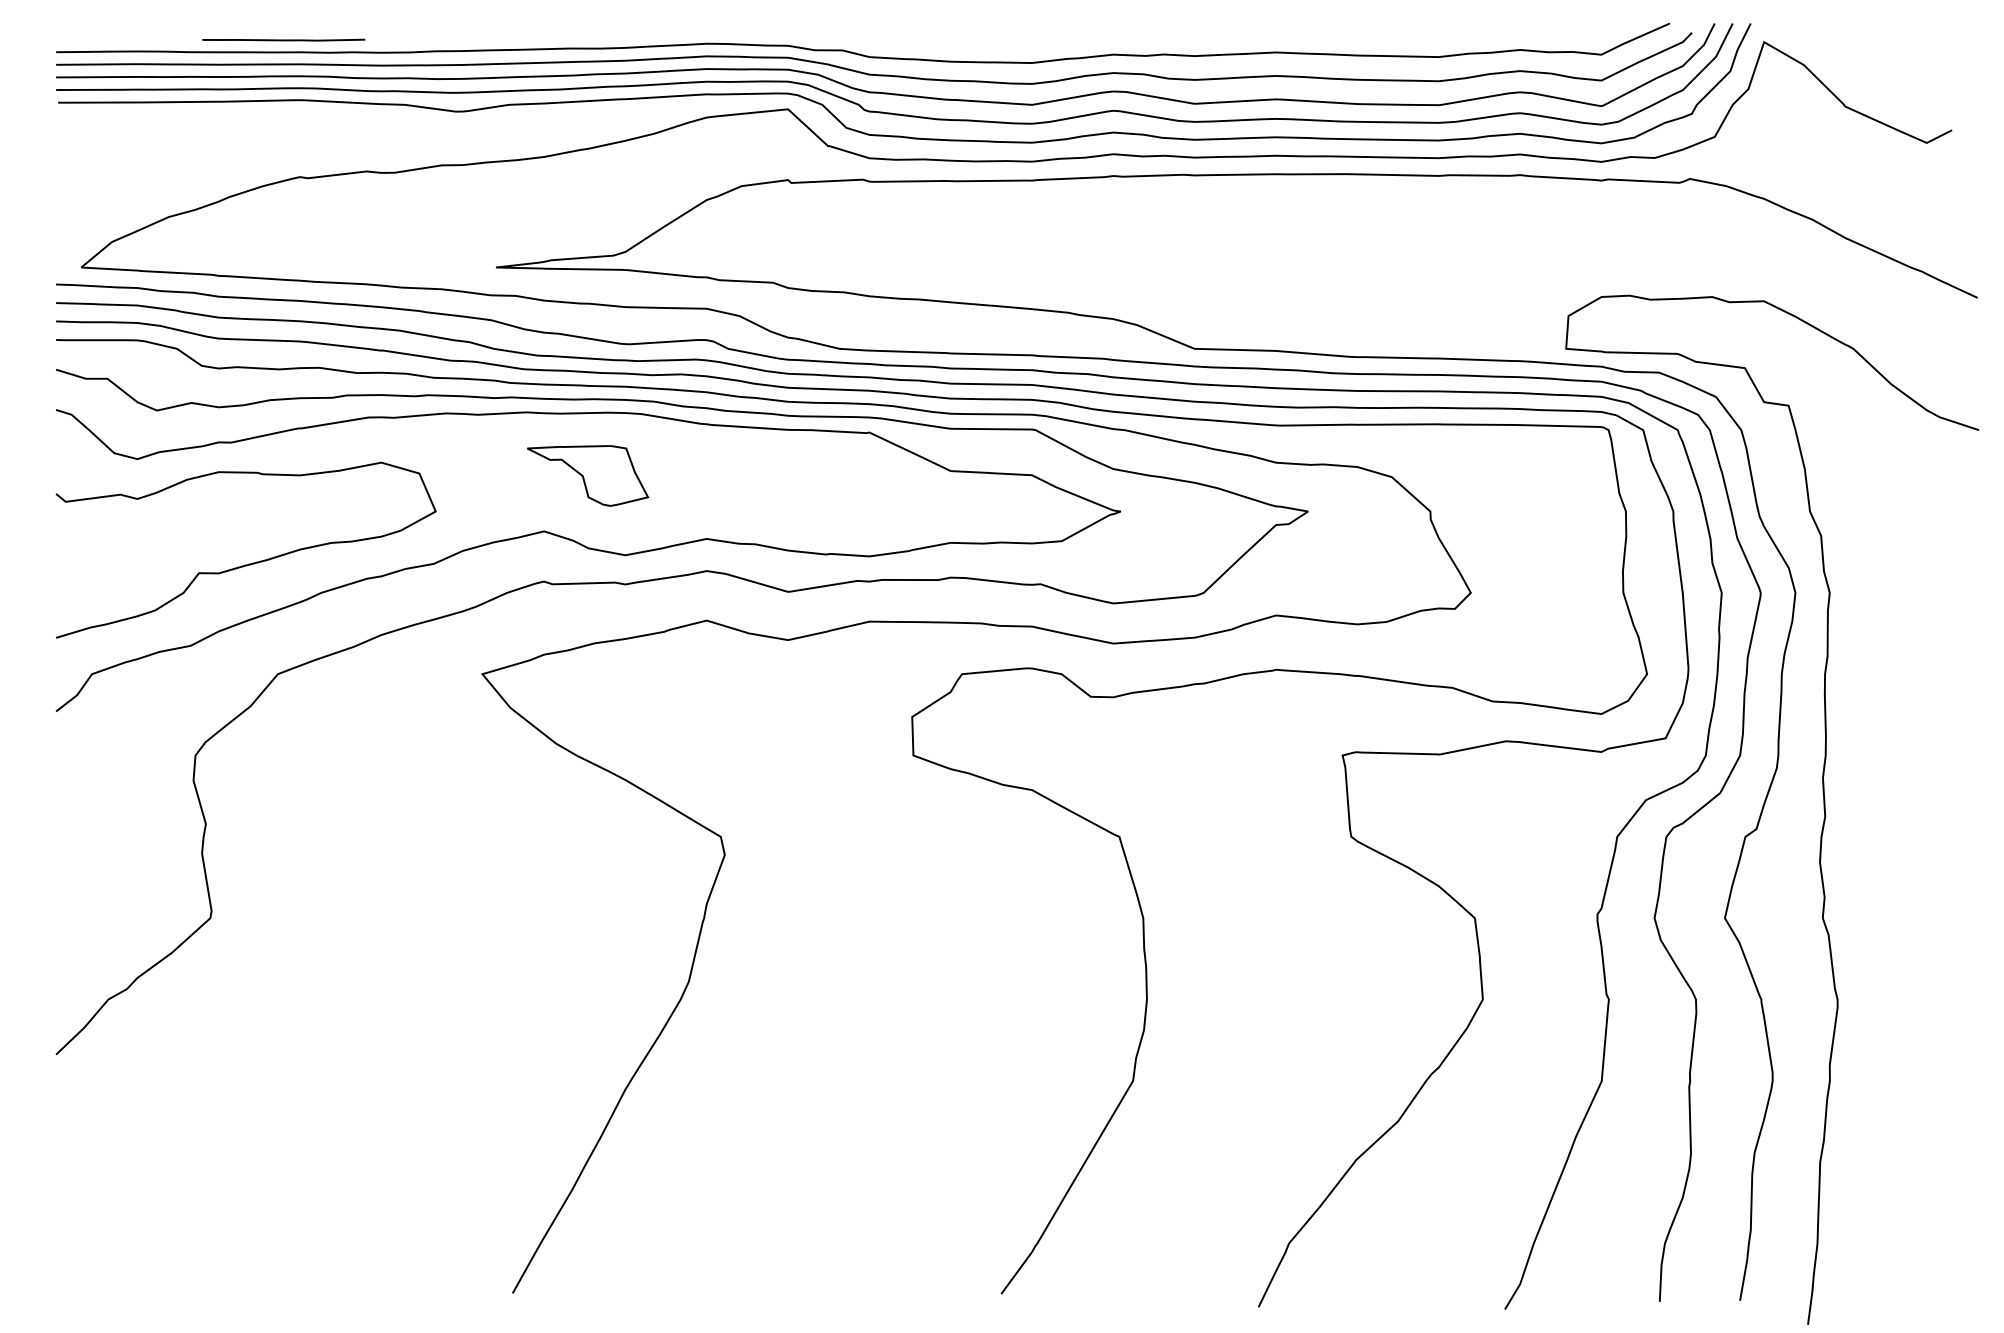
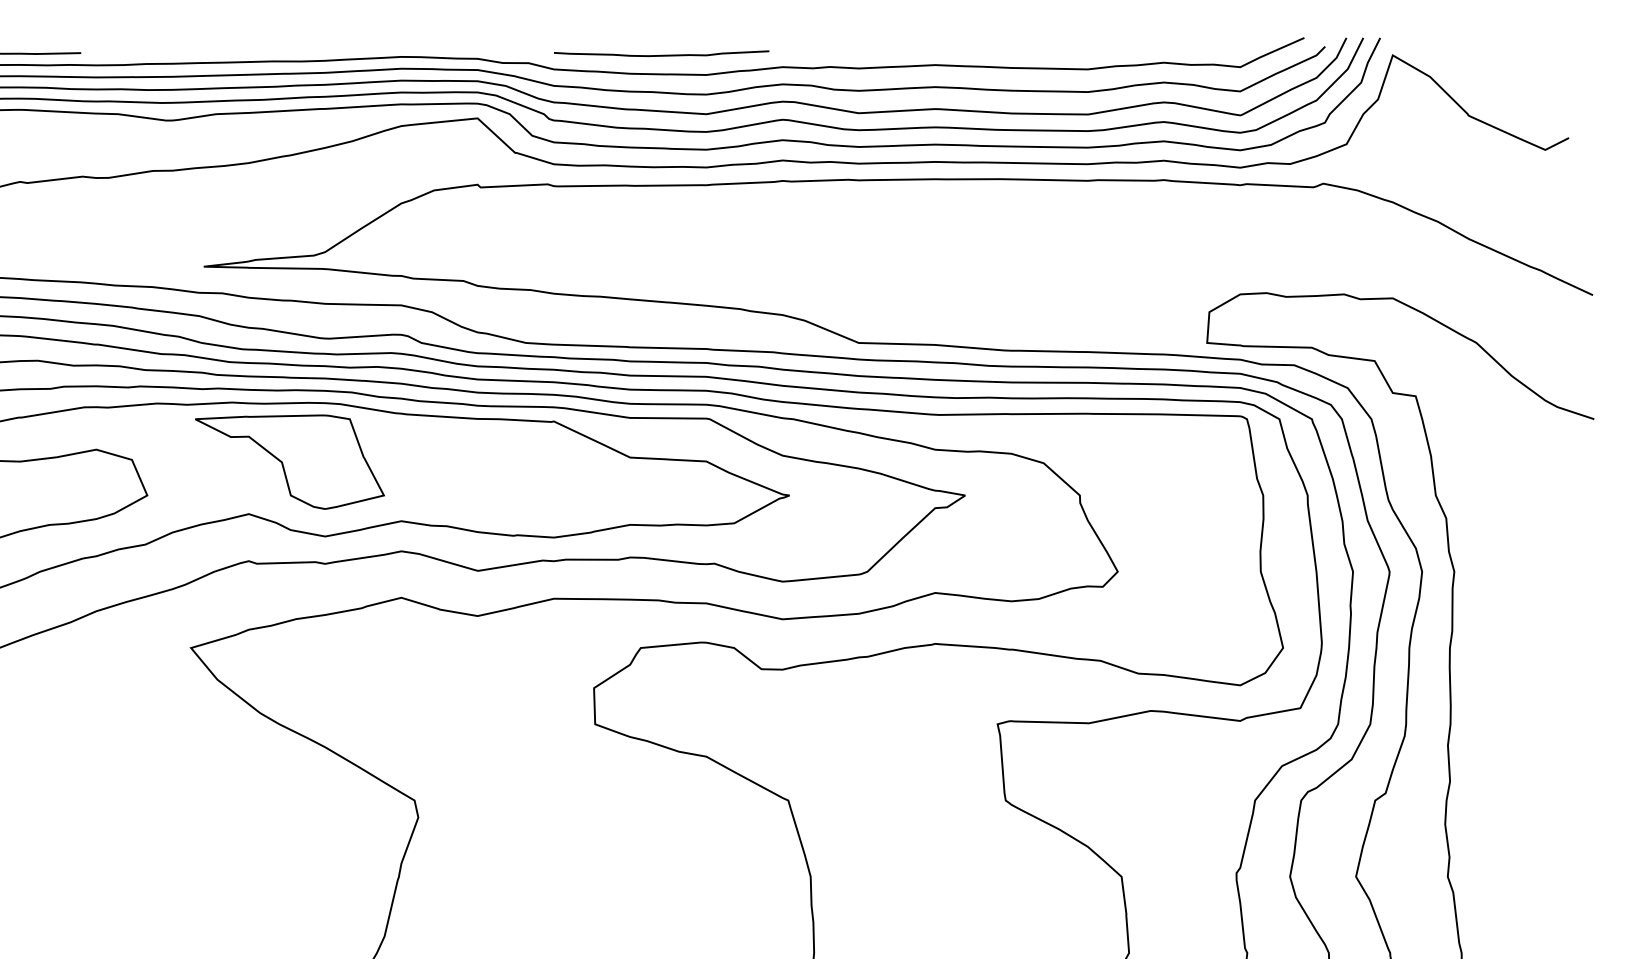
curve: (984, 41) -> (661, 54), added
part: (587, 475) -> (289, 461), size x1.67

